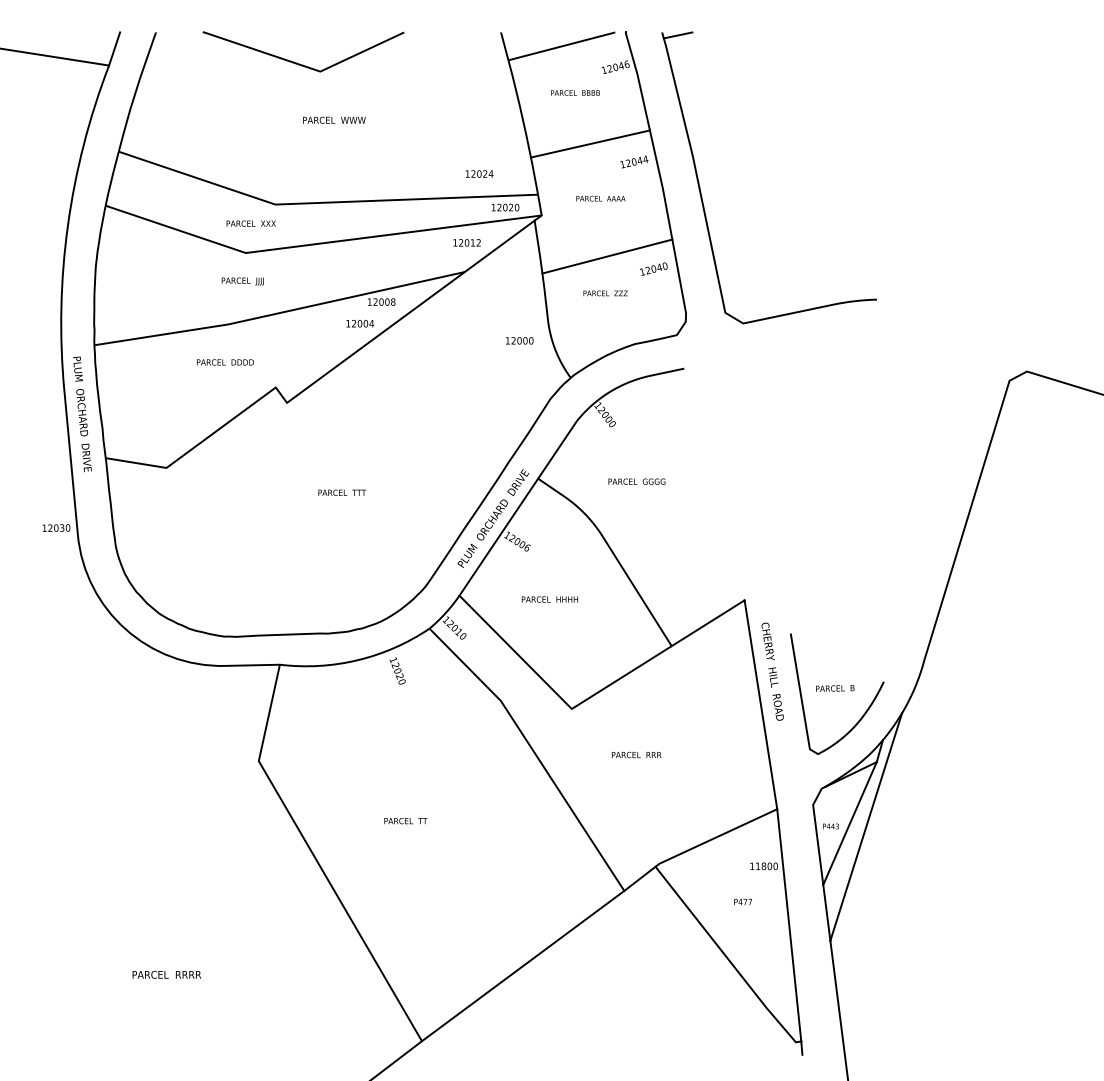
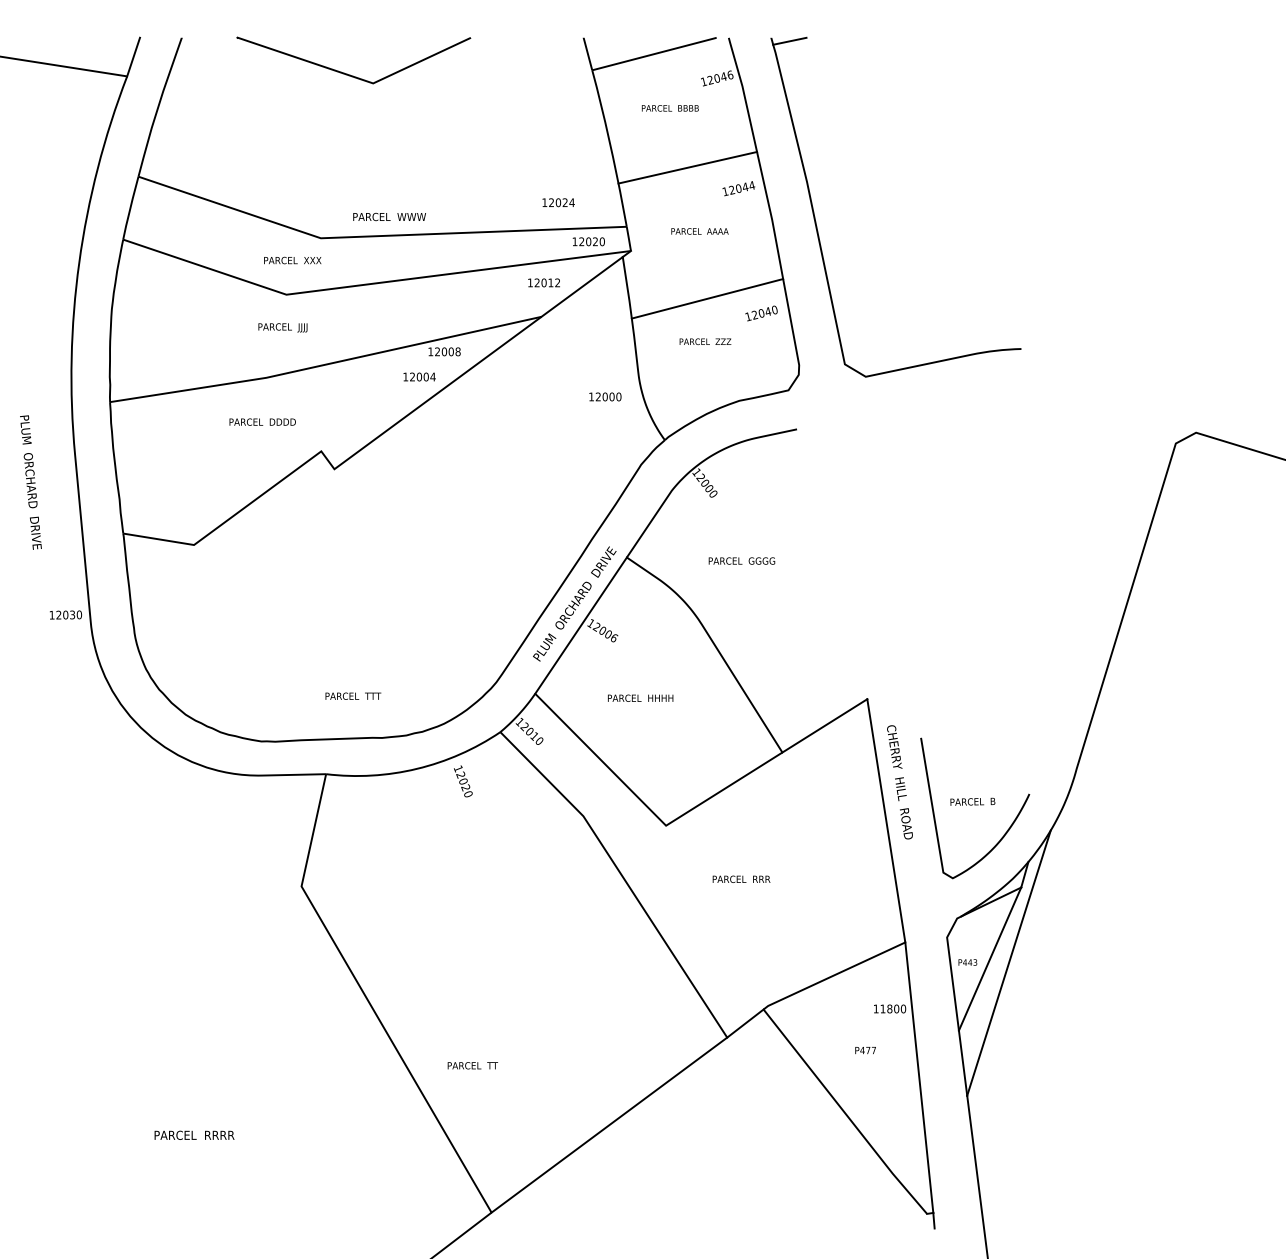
text: (334, 119) -> (389, 216), moved
text: (82, 414) -> (31, 482), moved
text: (342, 492) -> (353, 695), moved
text: (405, 821) -> (472, 1066), moved

